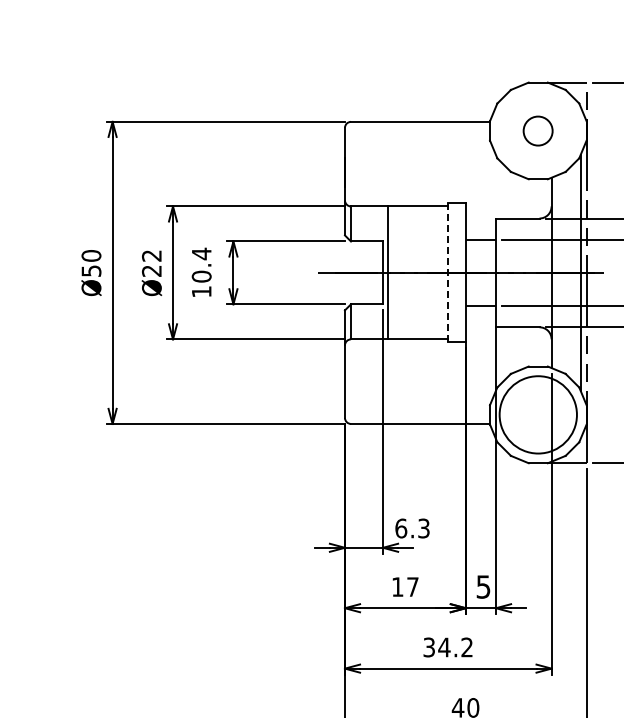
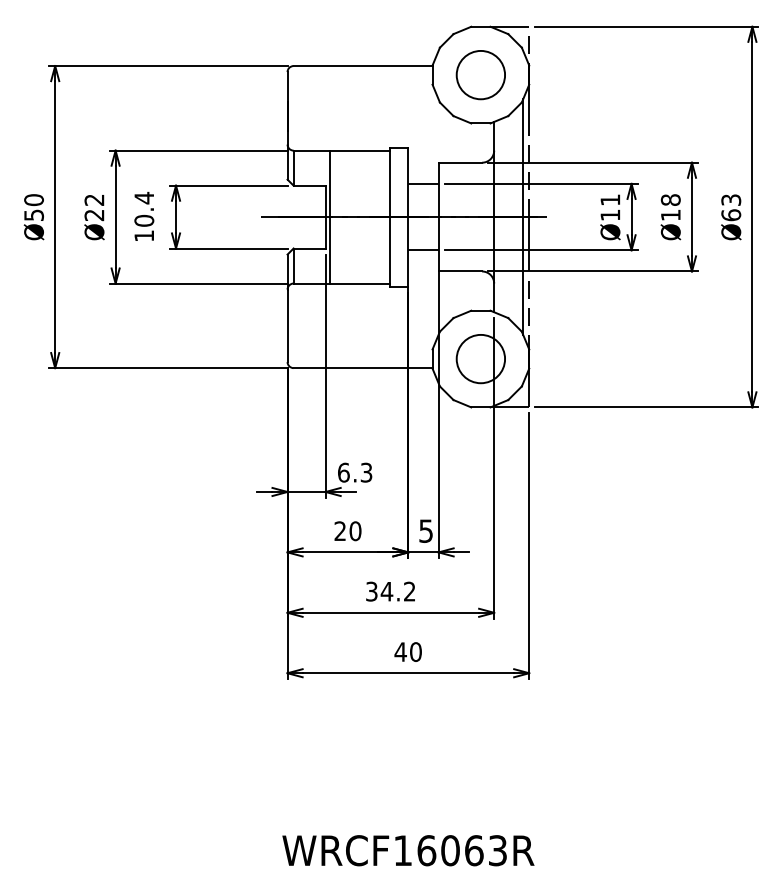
circle: (537, 131) -> (480, 75), size x1.67
line: (447, 272) -> (390, 216), dashed -> solid
circle: (537, 414) -> (480, 358), size x0.62
text: (404, 587) -> (347, 531), 17 -> 20

